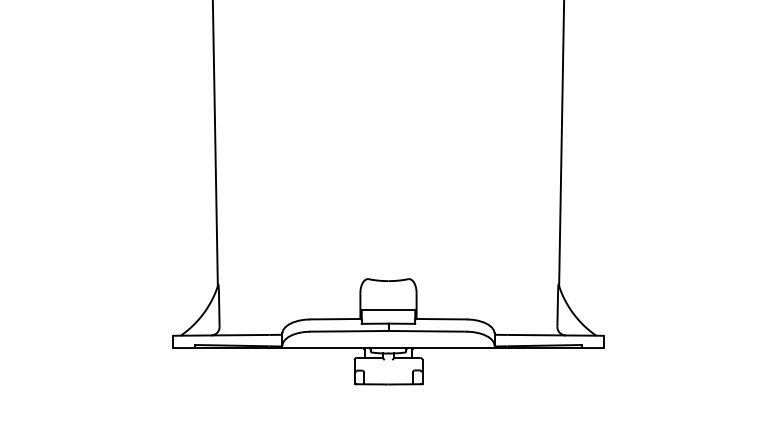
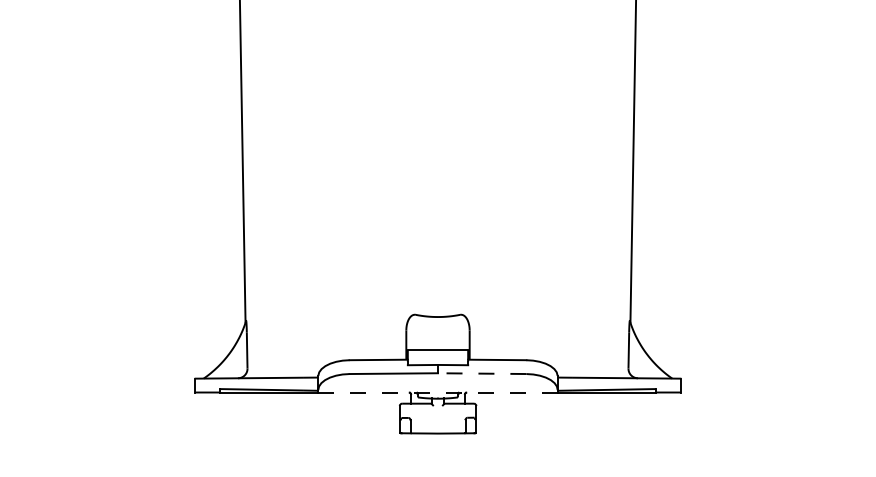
line: (427, 331) -> (481, 373), solid -> dashed
line: (388, 348) -> (438, 392), solid -> dashed

